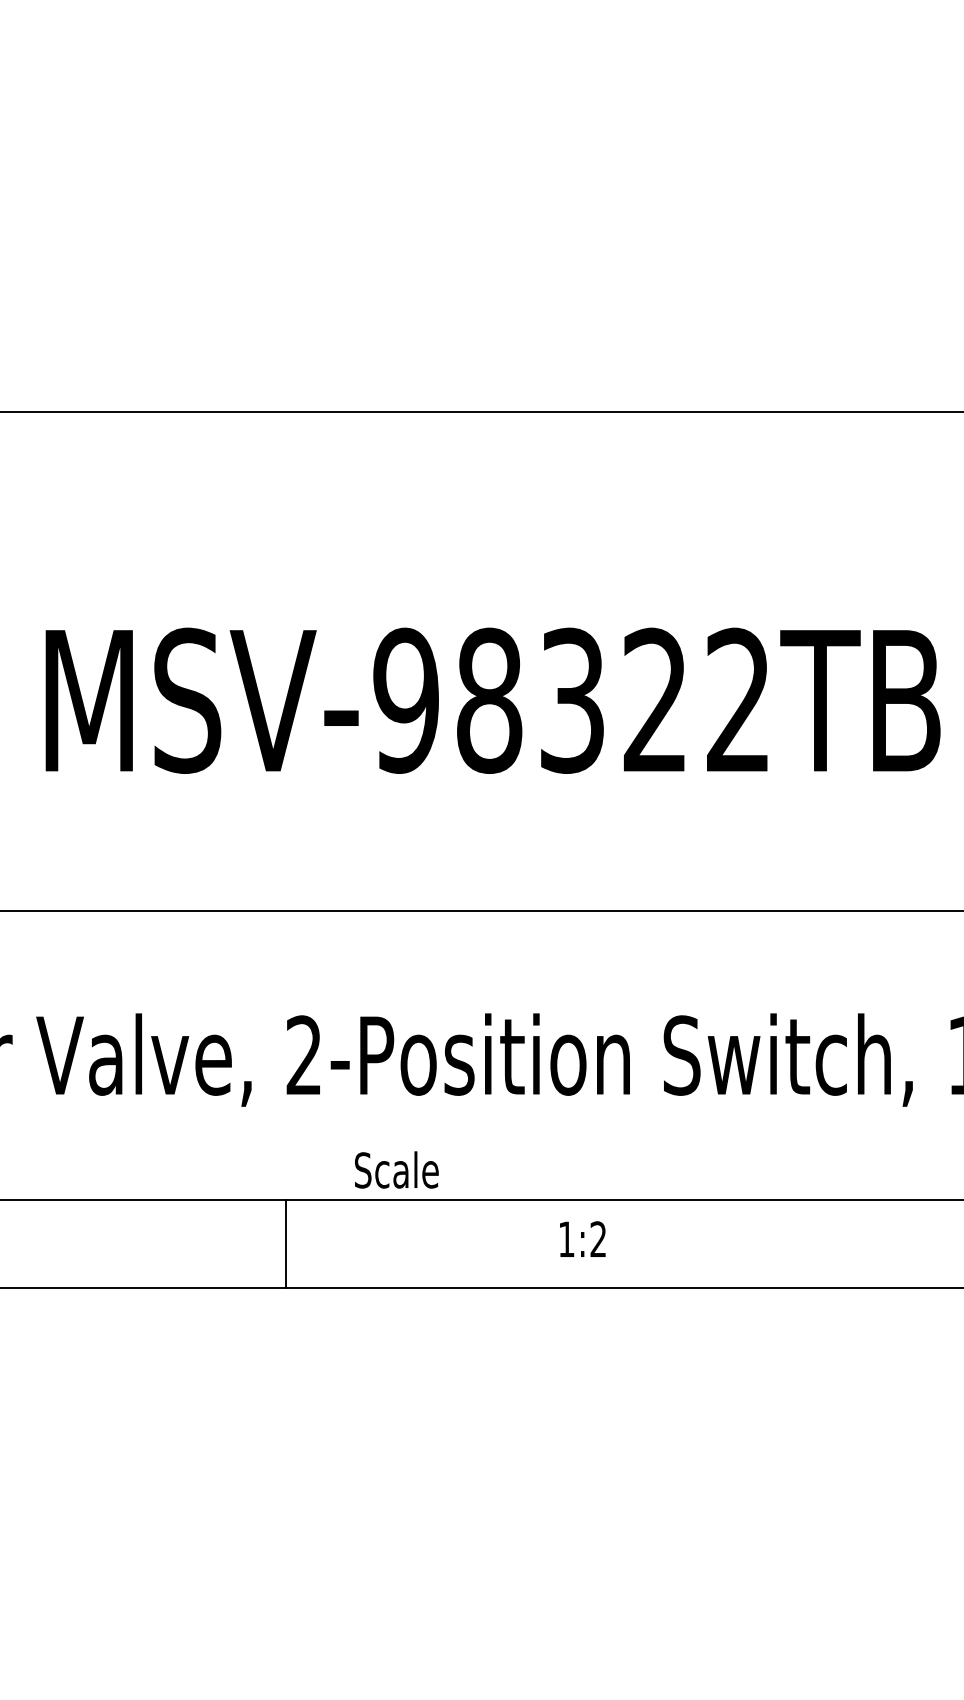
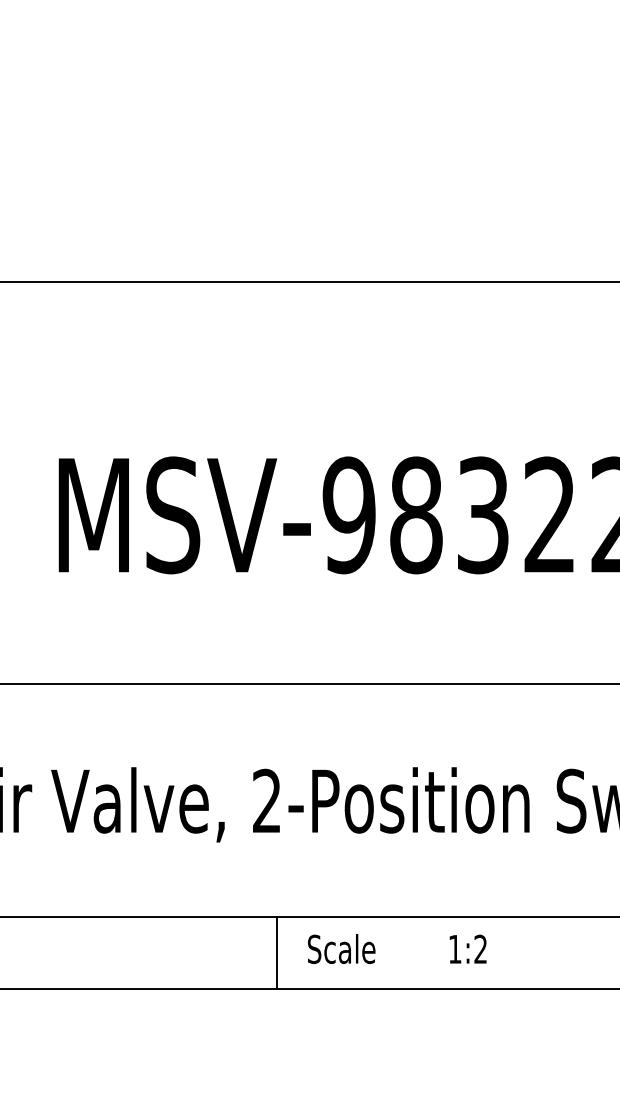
text: (396, 1169) -> (341, 948), moved
text: (582, 1238) -> (467, 948), moved
line: (285, 1243) -> (276, 952), moved

